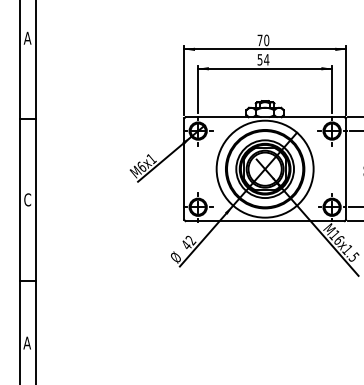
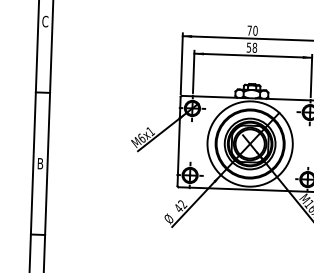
text: (27, 37) -> (45, 20), A -> C
text: (266, 59) -> (254, 47), 54 -> 58
text: (27, 199) -> (40, 163), C -> B

